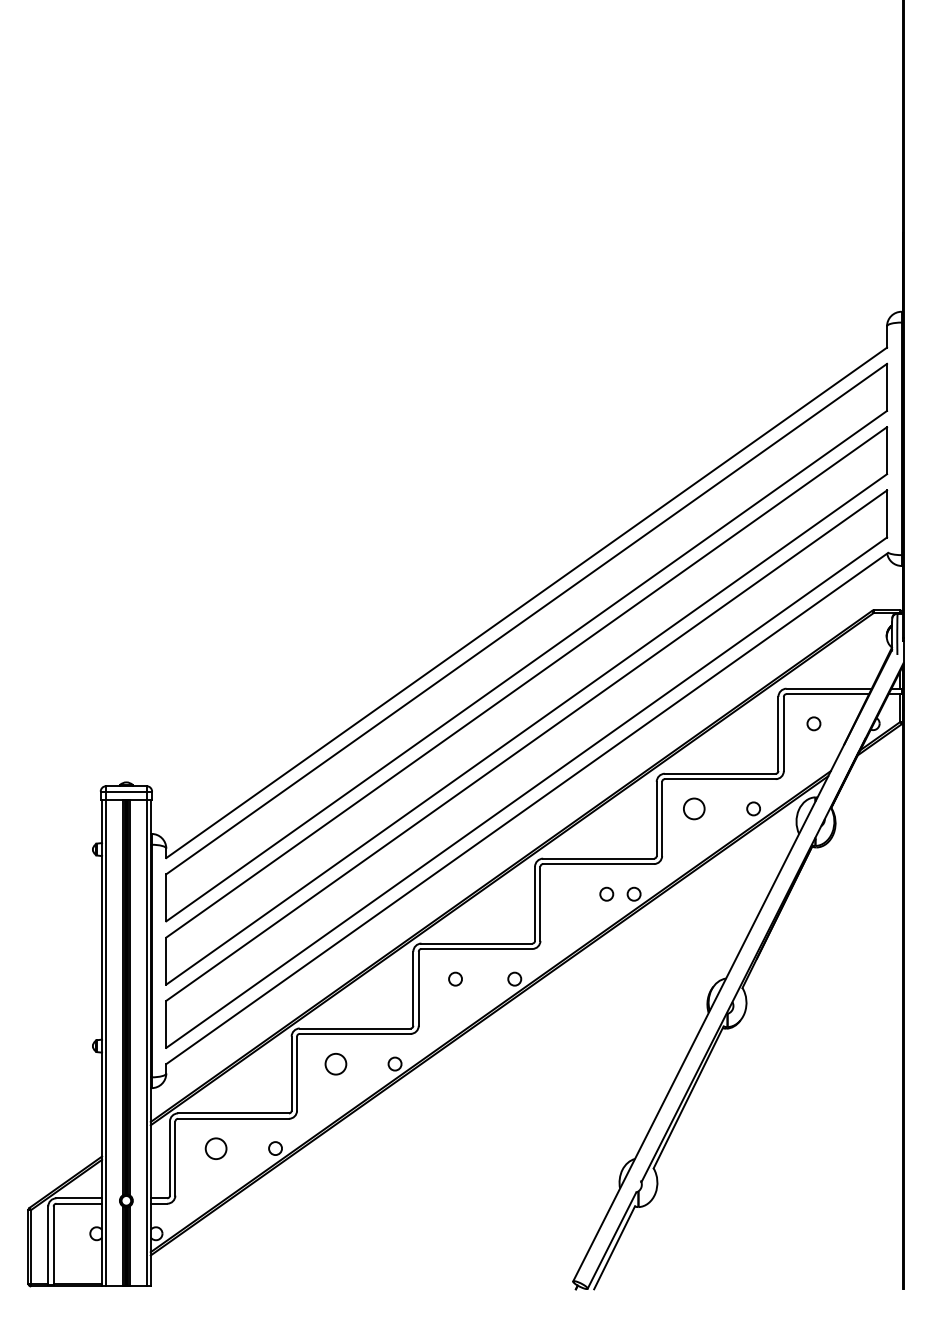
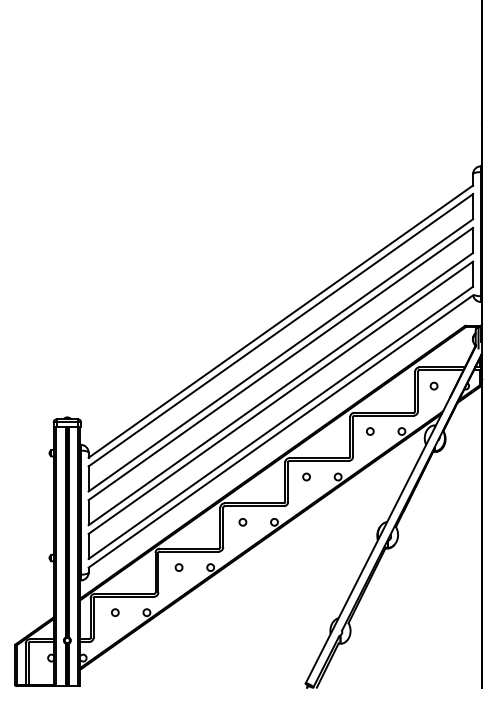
circle: (694, 808) -> (370, 431), size x0.62
circle: (606, 893) -> (306, 476), moved
circle: (334, 1063) -> (178, 567), size x0.62
circle: (216, 1148) -> (115, 612), size x0.62

